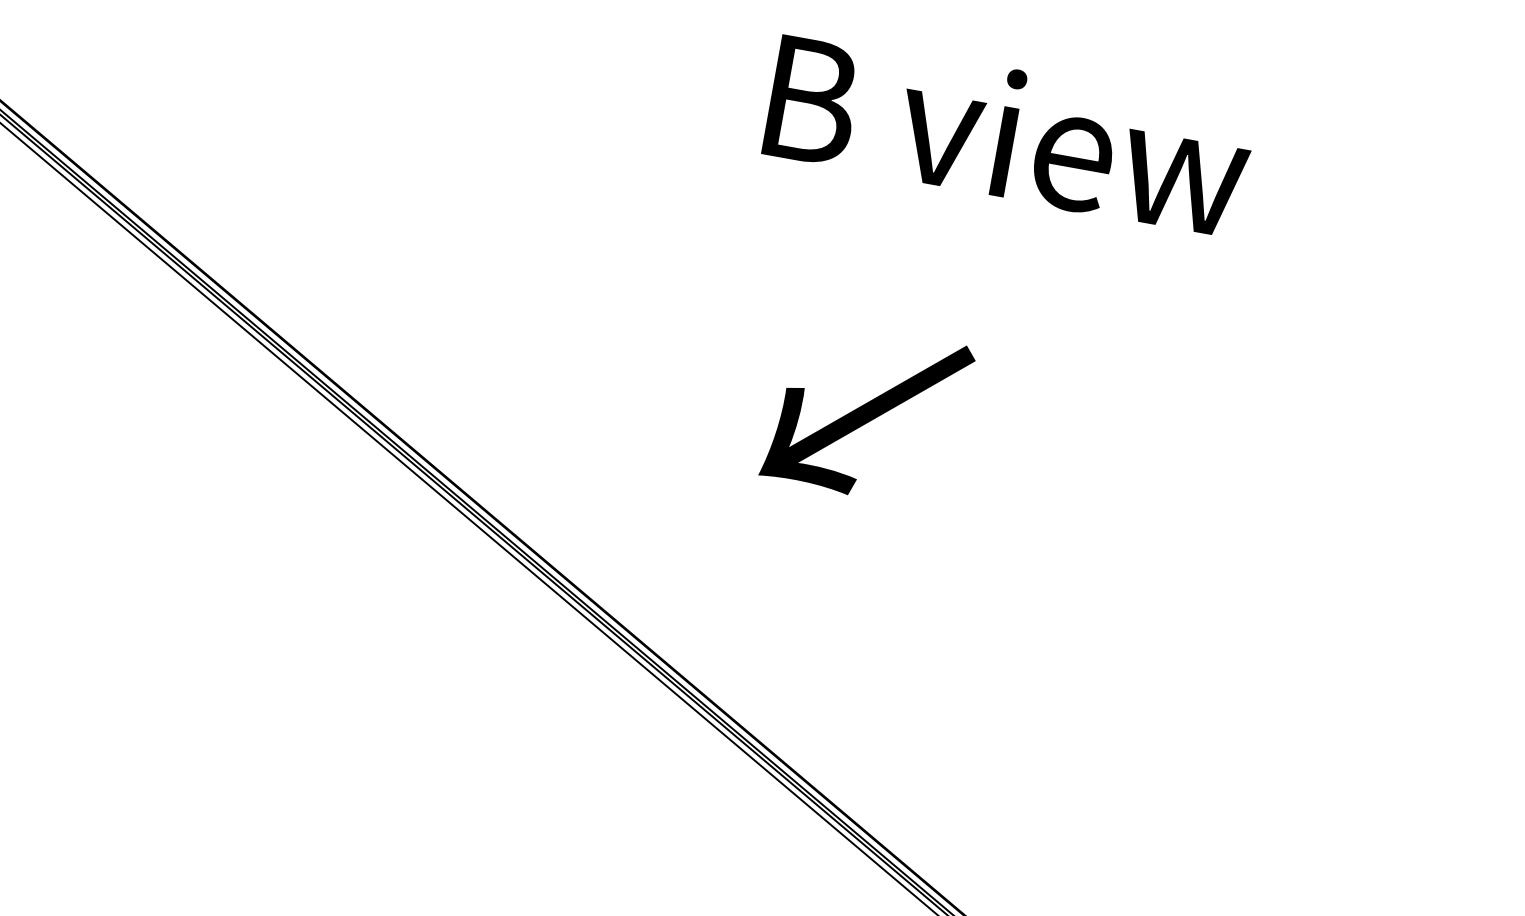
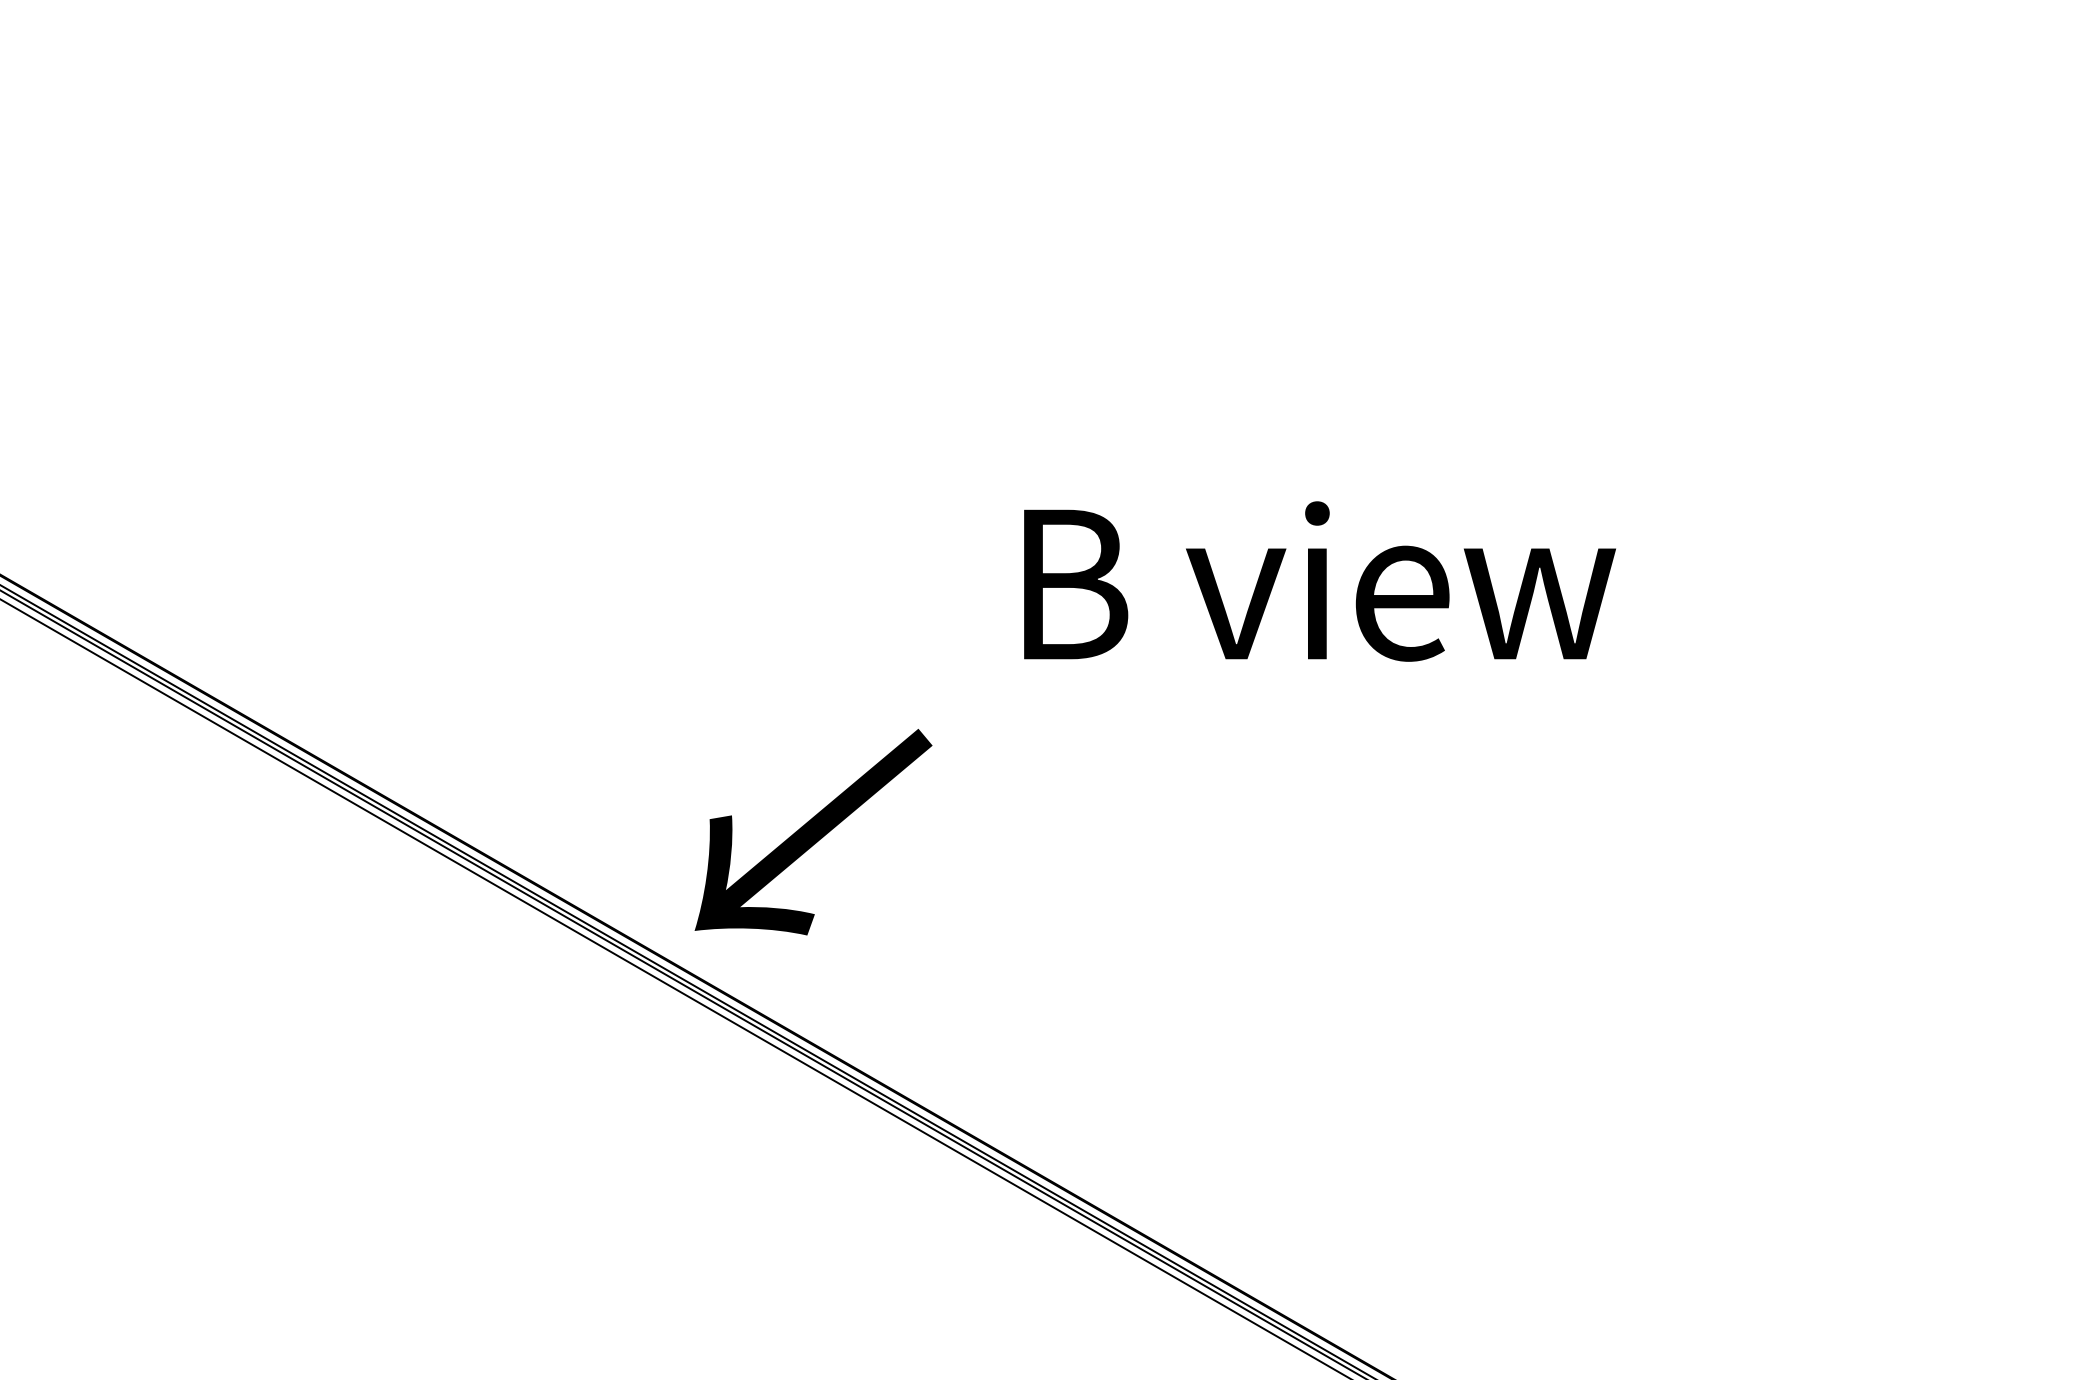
text: (1009, 134) -> (1319, 581), moved
text: (867, 413) -> (813, 832), moved

